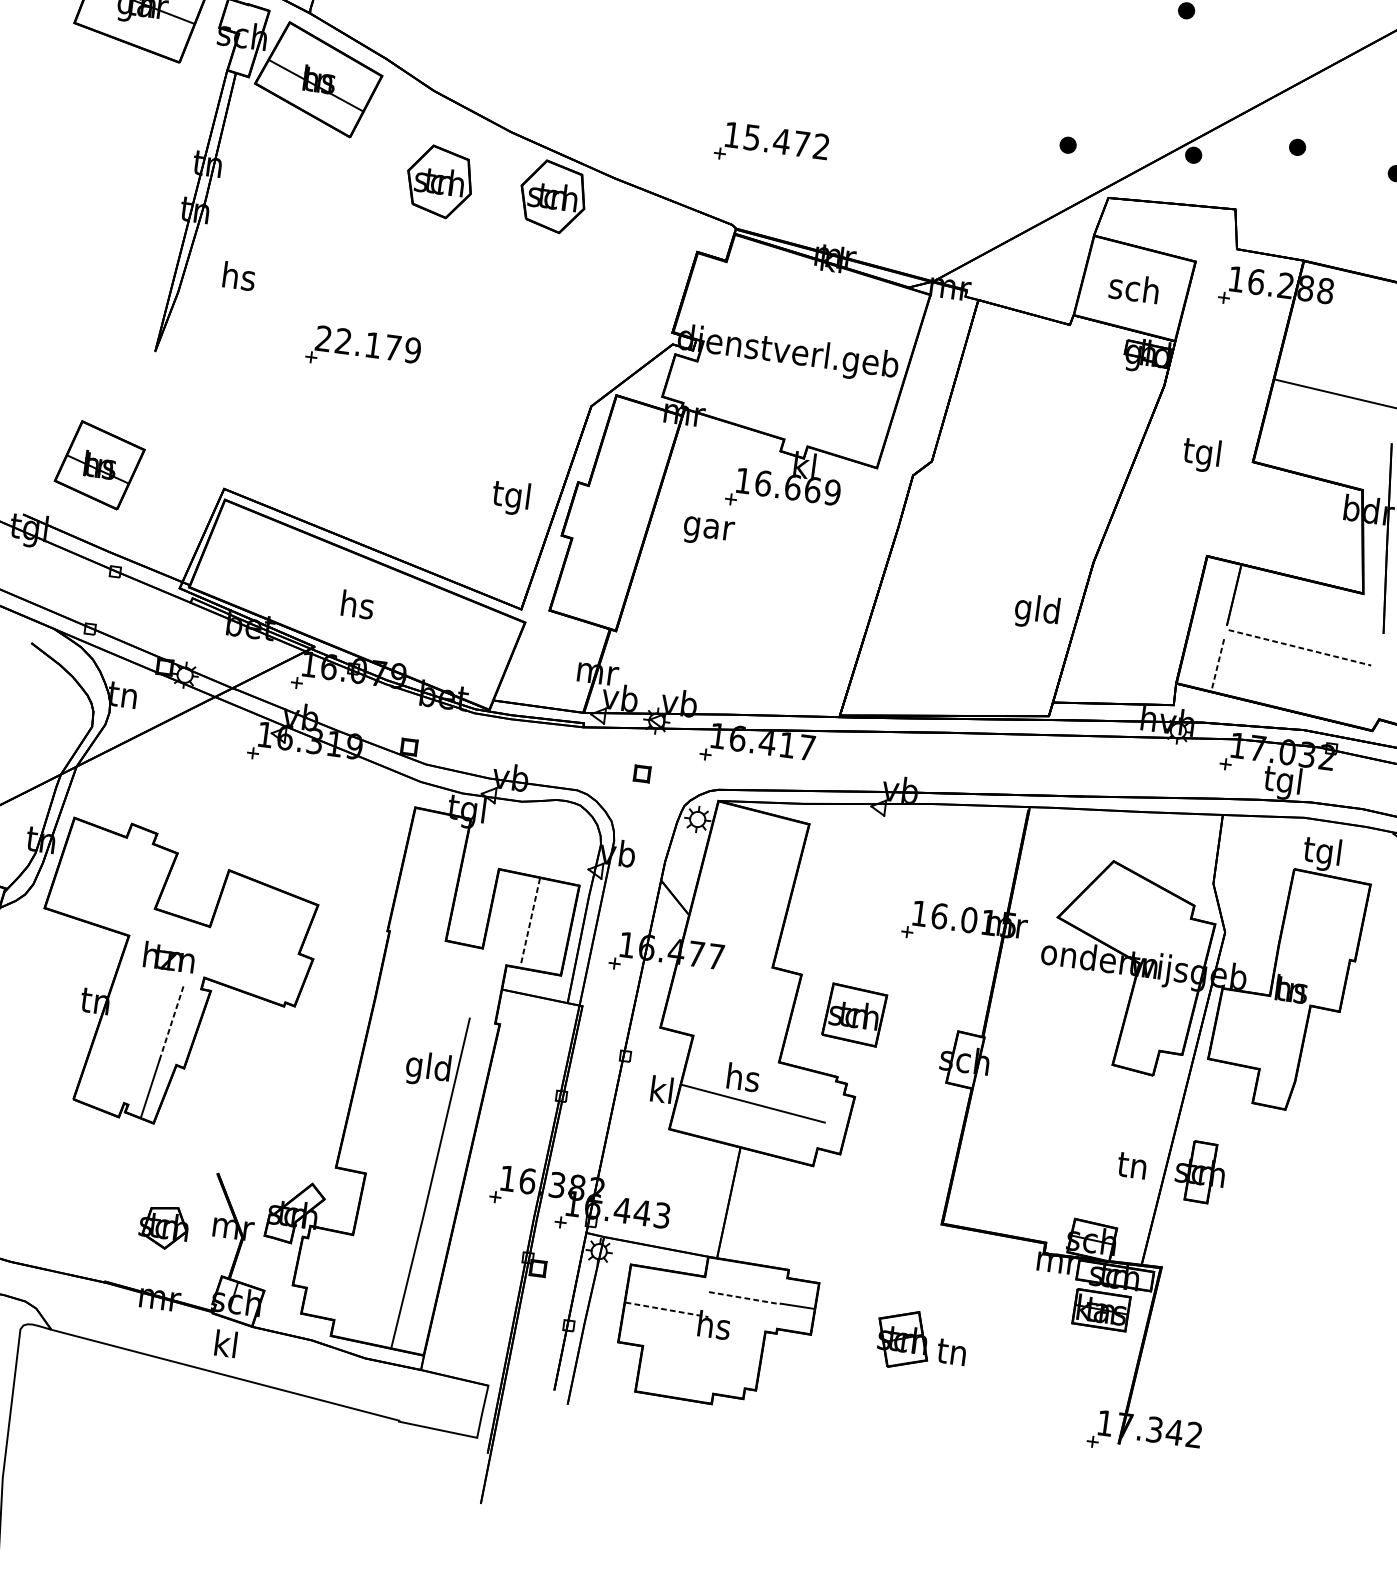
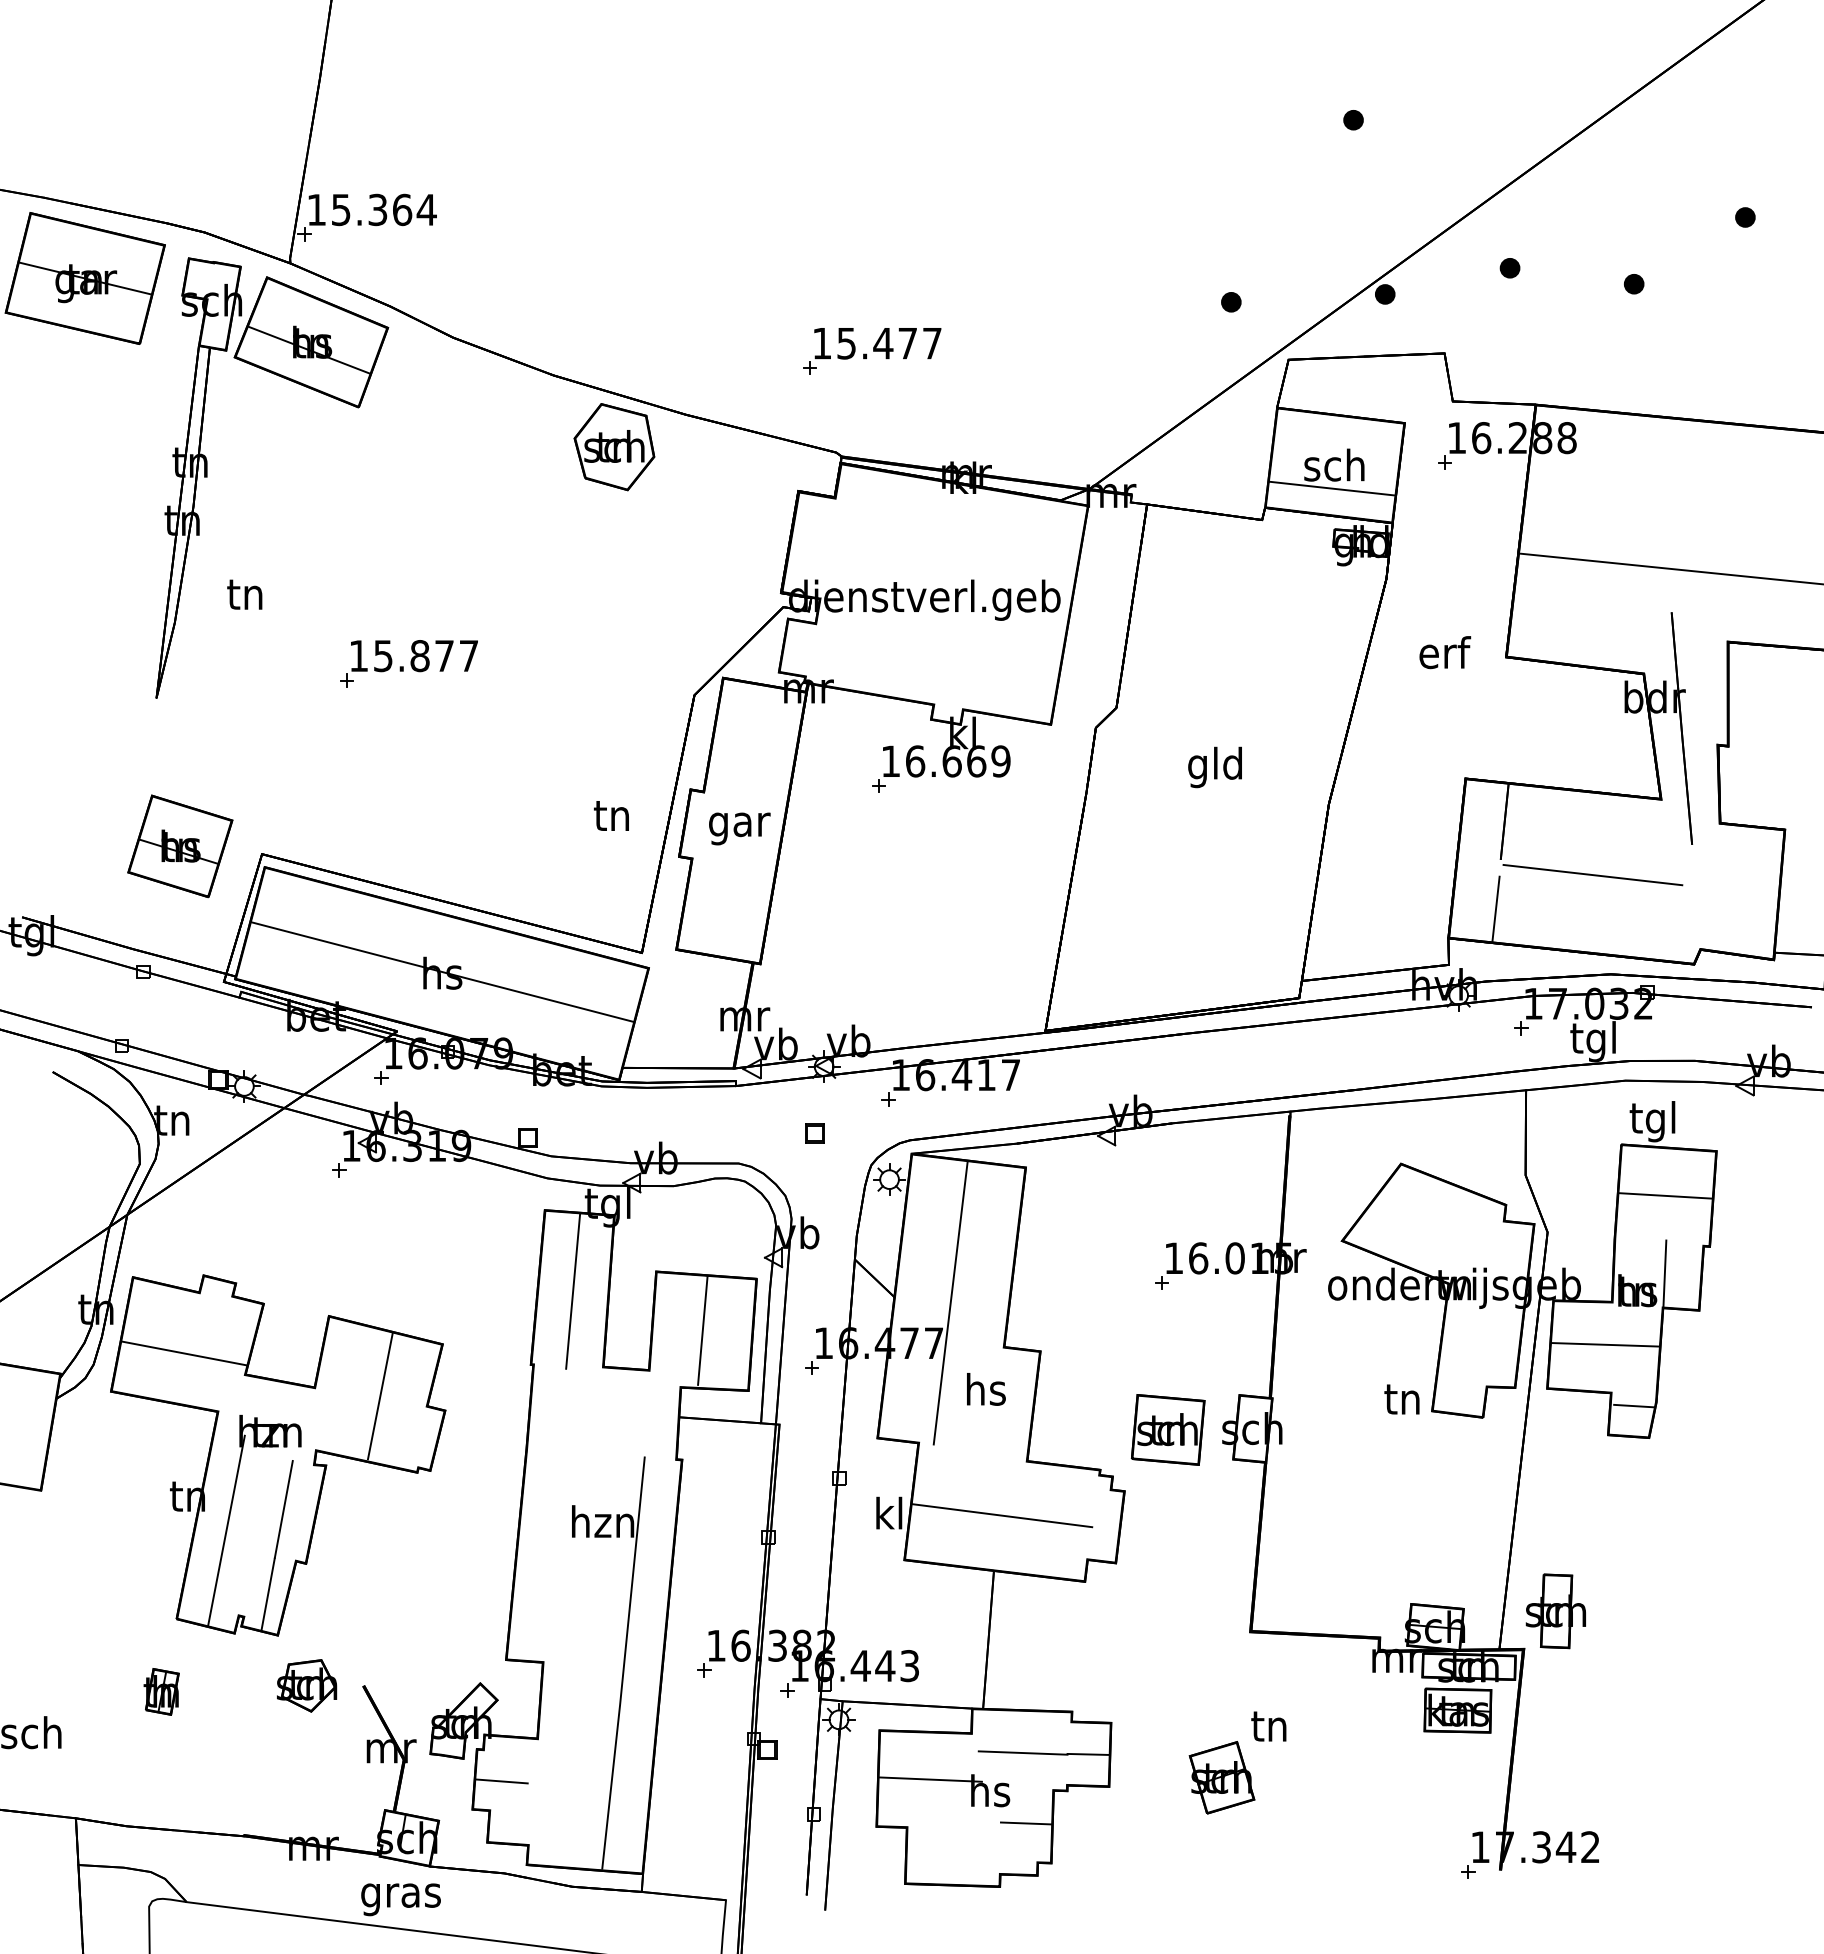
text: (821, 146) -> (932, 343), 15.472 -> 15.477
part: (439, 182) -> (474, 447), removed
text: (239, 276) -> (246, 593), hs -> tn
line: (1129, 306) -> (1331, 488), added
text: (367, 344) -> (413, 656), 22.179 -> 15.877
text: (1203, 455) -> (1445, 656), tgl -> erf
part: (99, 465) -> (180, 846), moved
text: (510, 497) -> (610, 818), tgl -> tn
text: (708, 531) -> (739, 828), moved
line: (357, 603) -> (442, 971), added
text: (1036, 611) -> (1214, 767), moved
line: (1299, 648) -> (1592, 875), dashed -> solid
line: (1218, 665) -> (1496, 909), dashed -> solid
line: (429, 875) -> (573, 1290), added
line: (107, 885) -> (183, 1353), added
line: (1324, 915) -> (1665, 1195), added
line: (530, 922) -> (702, 1331), dashed -> solid
line: (734, 925) -> (950, 1302), added
line: (262, 940) -> (380, 1396), added
line: (1315, 978) -> (1664, 1273), added
part: (854, 1014) -> (1167, 1429), moved
line: (171, 1021) -> (283, 1508), dashed -> solid
line: (1260, 1029) -> (1605, 1344), added
line: (123, 1032) -> (226, 1530), added
text: (429, 1069) -> (603, 1525), gld -> hzn
text: (743, 1077) -> (986, 1389), moved
line: (1277, 1081) -> (1634, 1405), added
part: (53, 1156) -> (161, 1691), added
text: (1131, 1165) -> (1401, 1399), moved
part: (1200, 1172) -> (1555, 1611), moved
part: (164, 1227) -> (307, 1685), moved
line: (319, 1265) -> (501, 1781), added
line: (745, 1298) -> (1023, 1753), dashed -> solid
line: (667, 1309) -> (931, 1779), dashed -> solid
text: (225, 1347) -> (400, 1895), kl -> gras
text: (951, 1352) -> (1268, 1726), moved
line: (739, 1355) -> (1025, 1823), added

